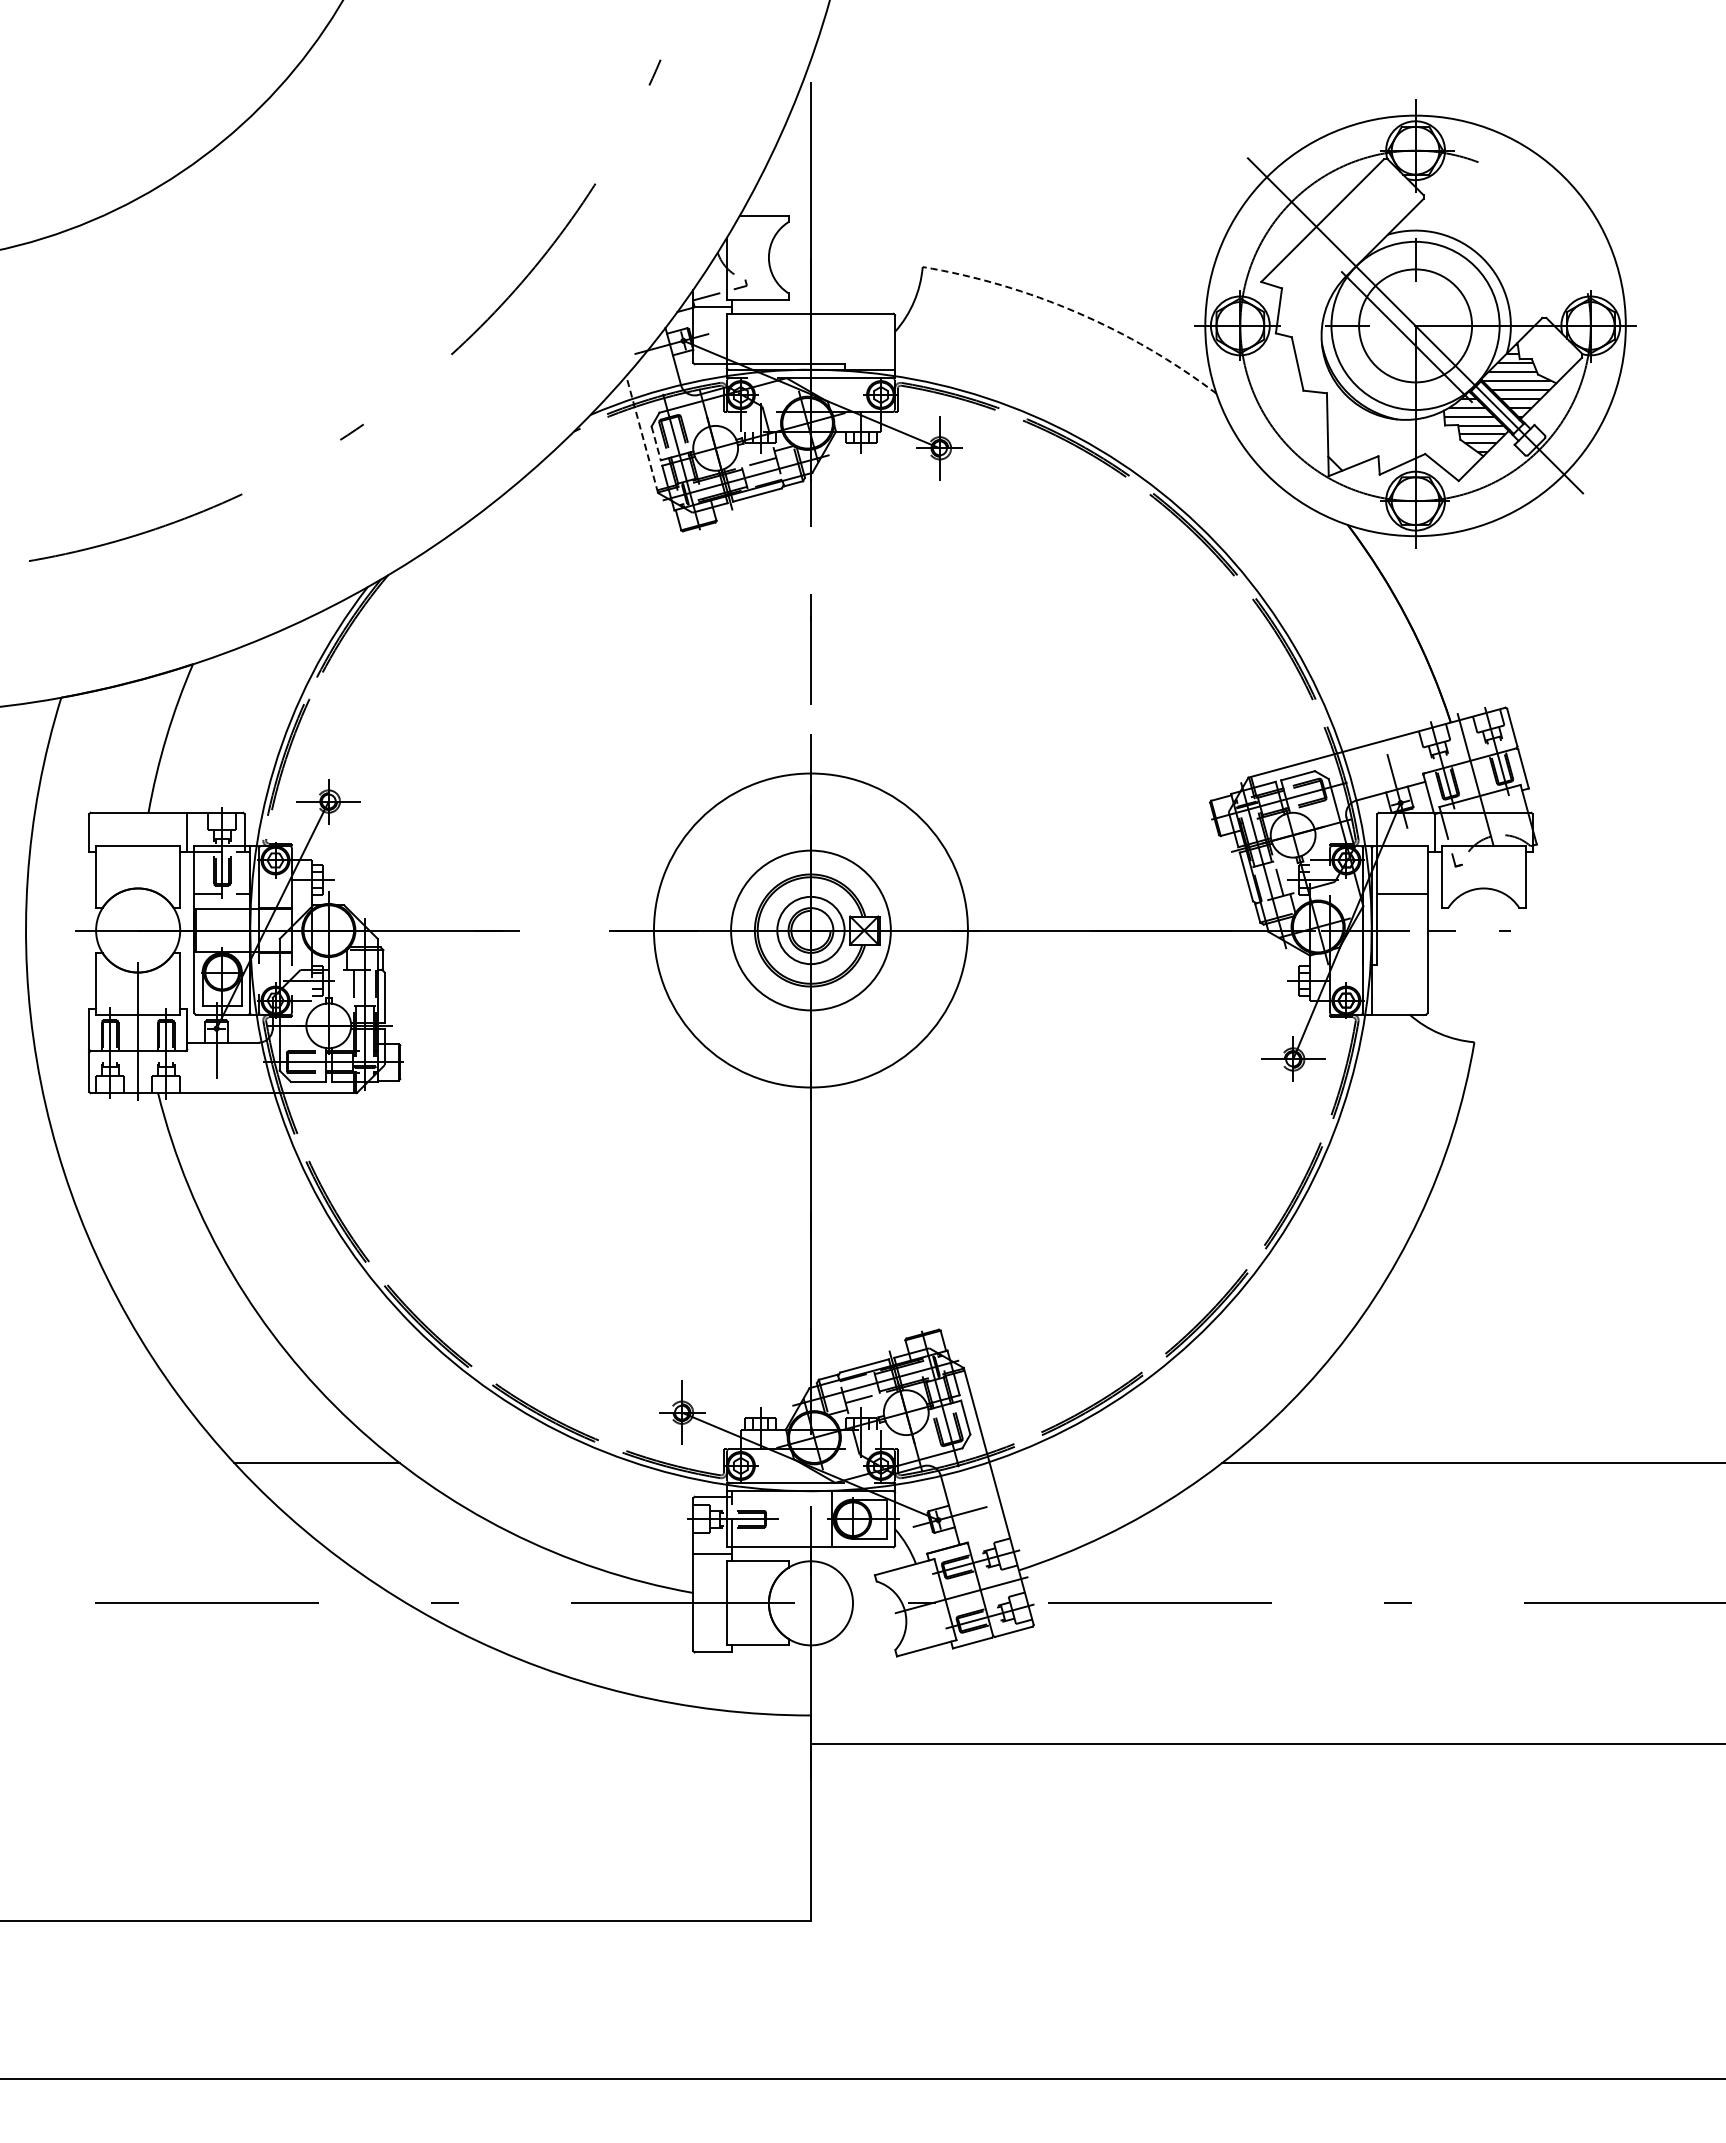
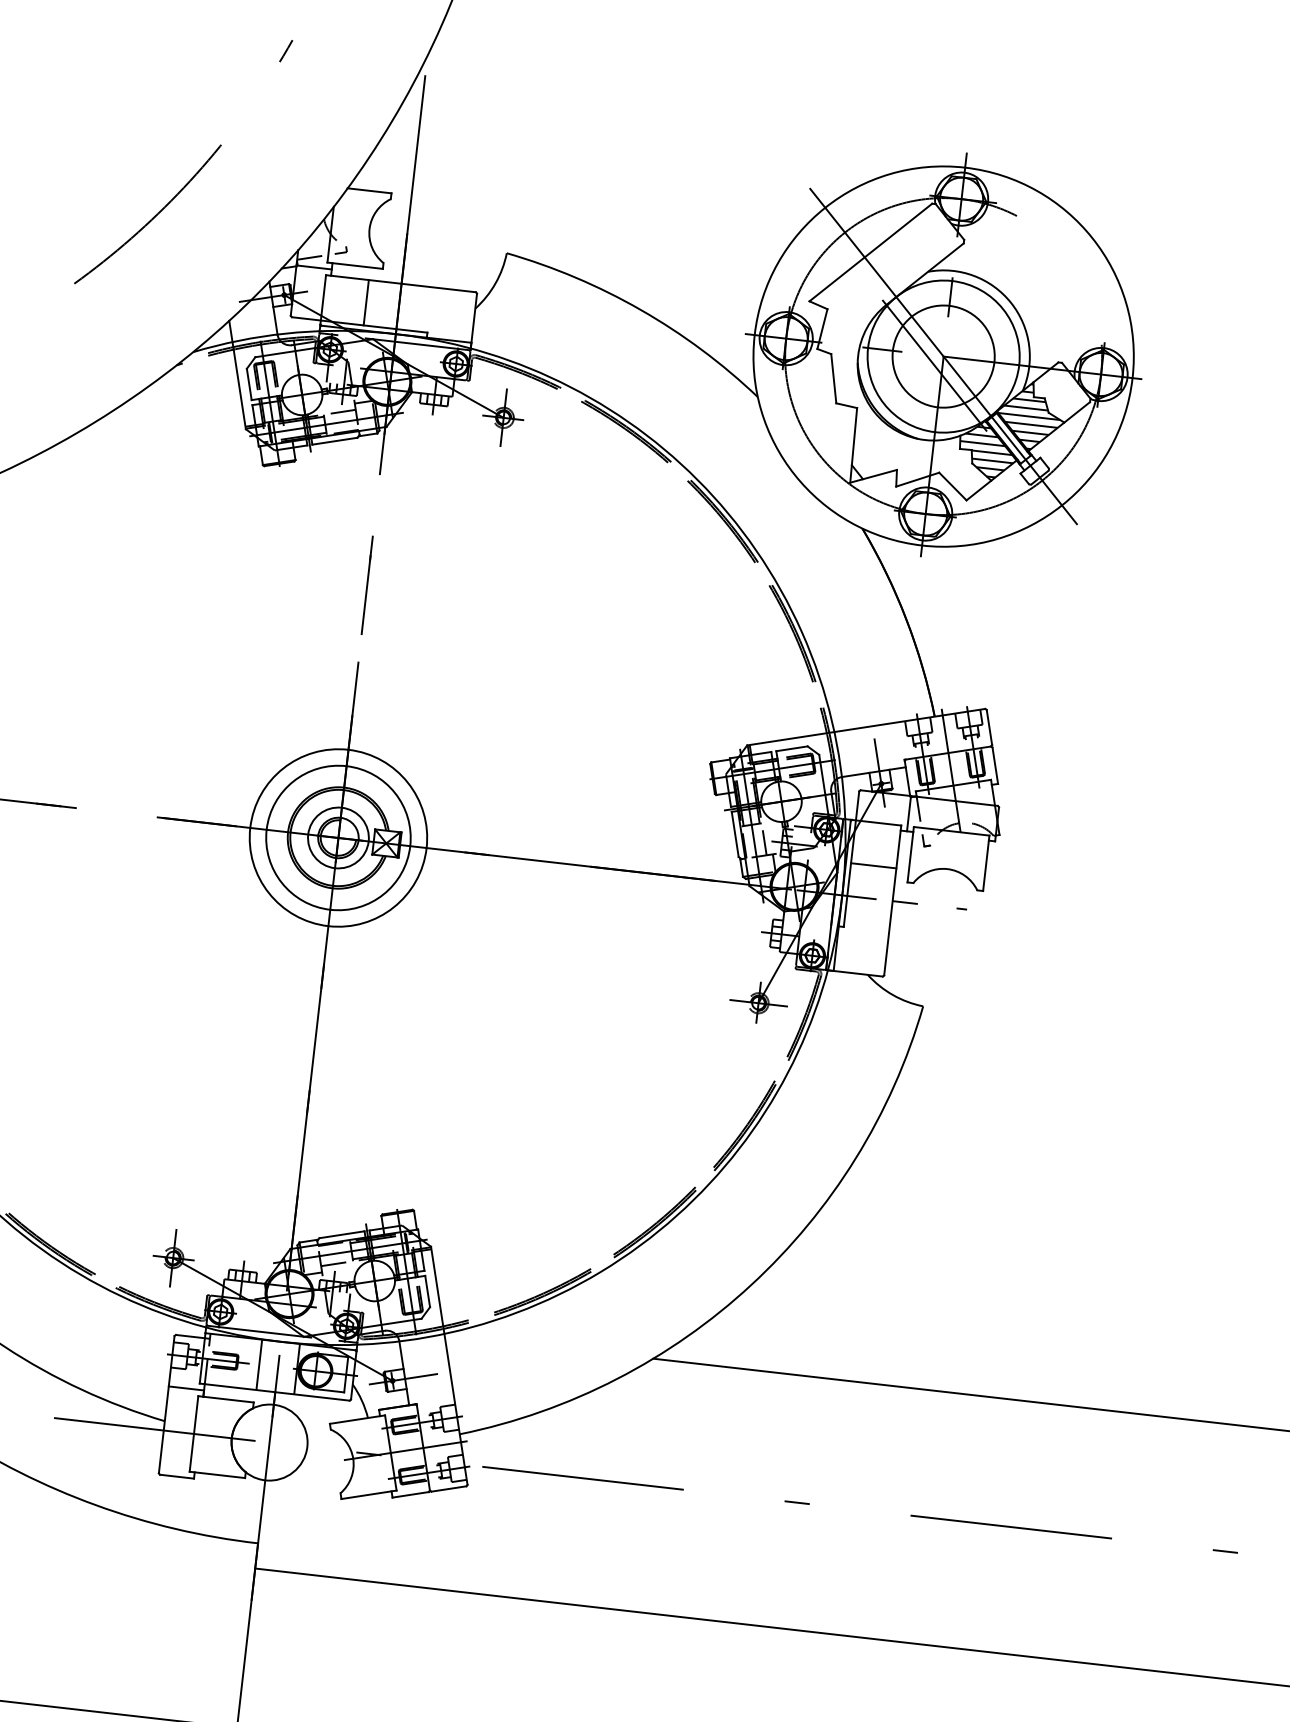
arc: (1077, 312) -> (641, 309), dashed -> solid
line: (774, 338) -> (366, 302), added
line: (642, 434) -> (237, 375), dashed -> solid
line: (656, 443) -> (249, 384), dashed -> solid
circle: (810, 930) -> (338, 837), size x0.62
line: (789, 1519) -> (258, 1365), added

